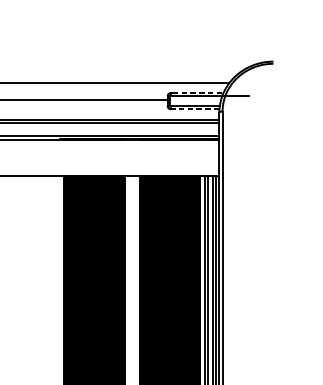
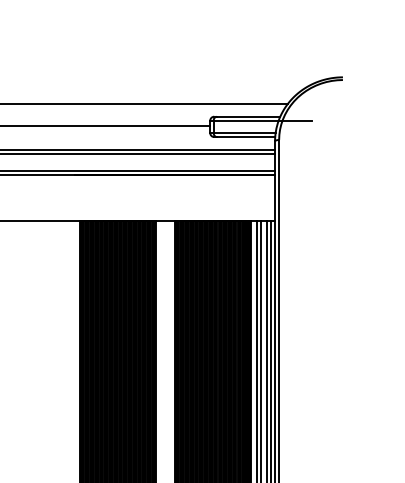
line: (198, 92) -> (248, 116), dashed -> solid
line: (195, 109) -> (245, 137), dashed -> solid

